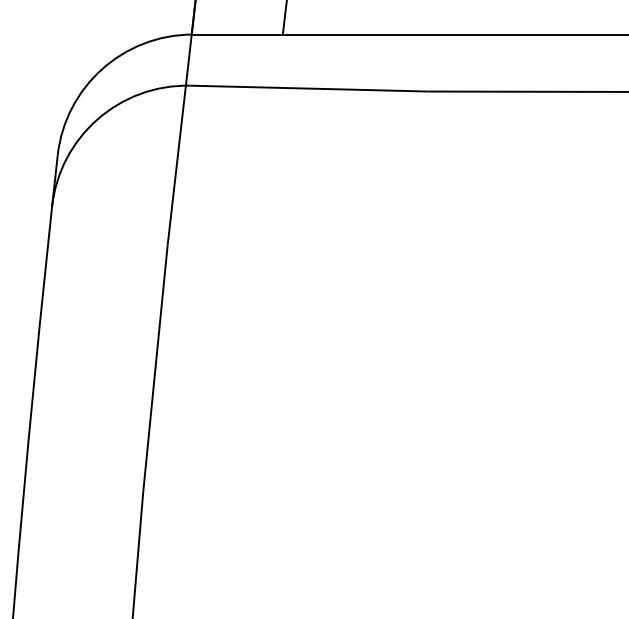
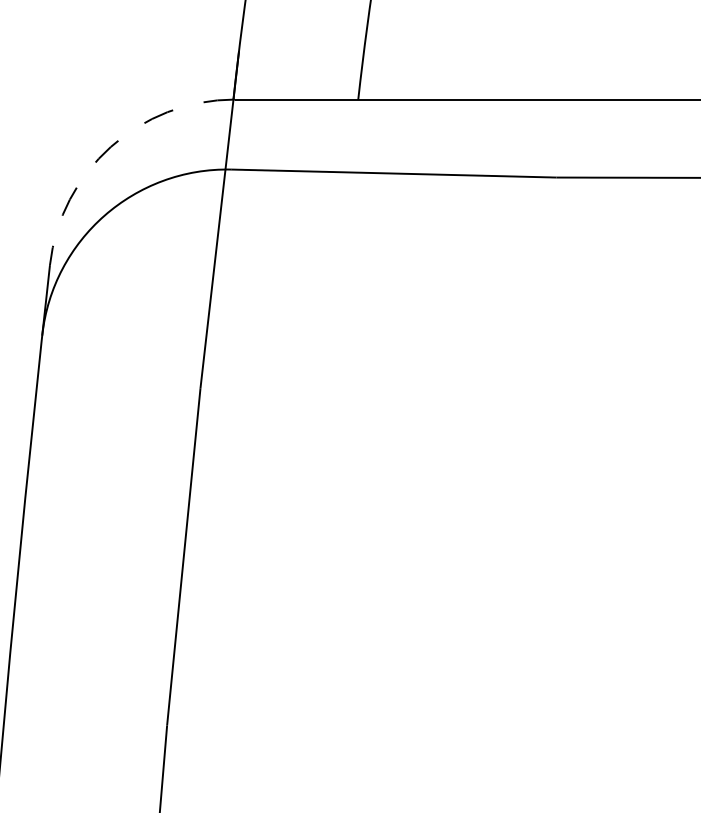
arc: (102, 69) -> (111, 147), solid -> dashed

